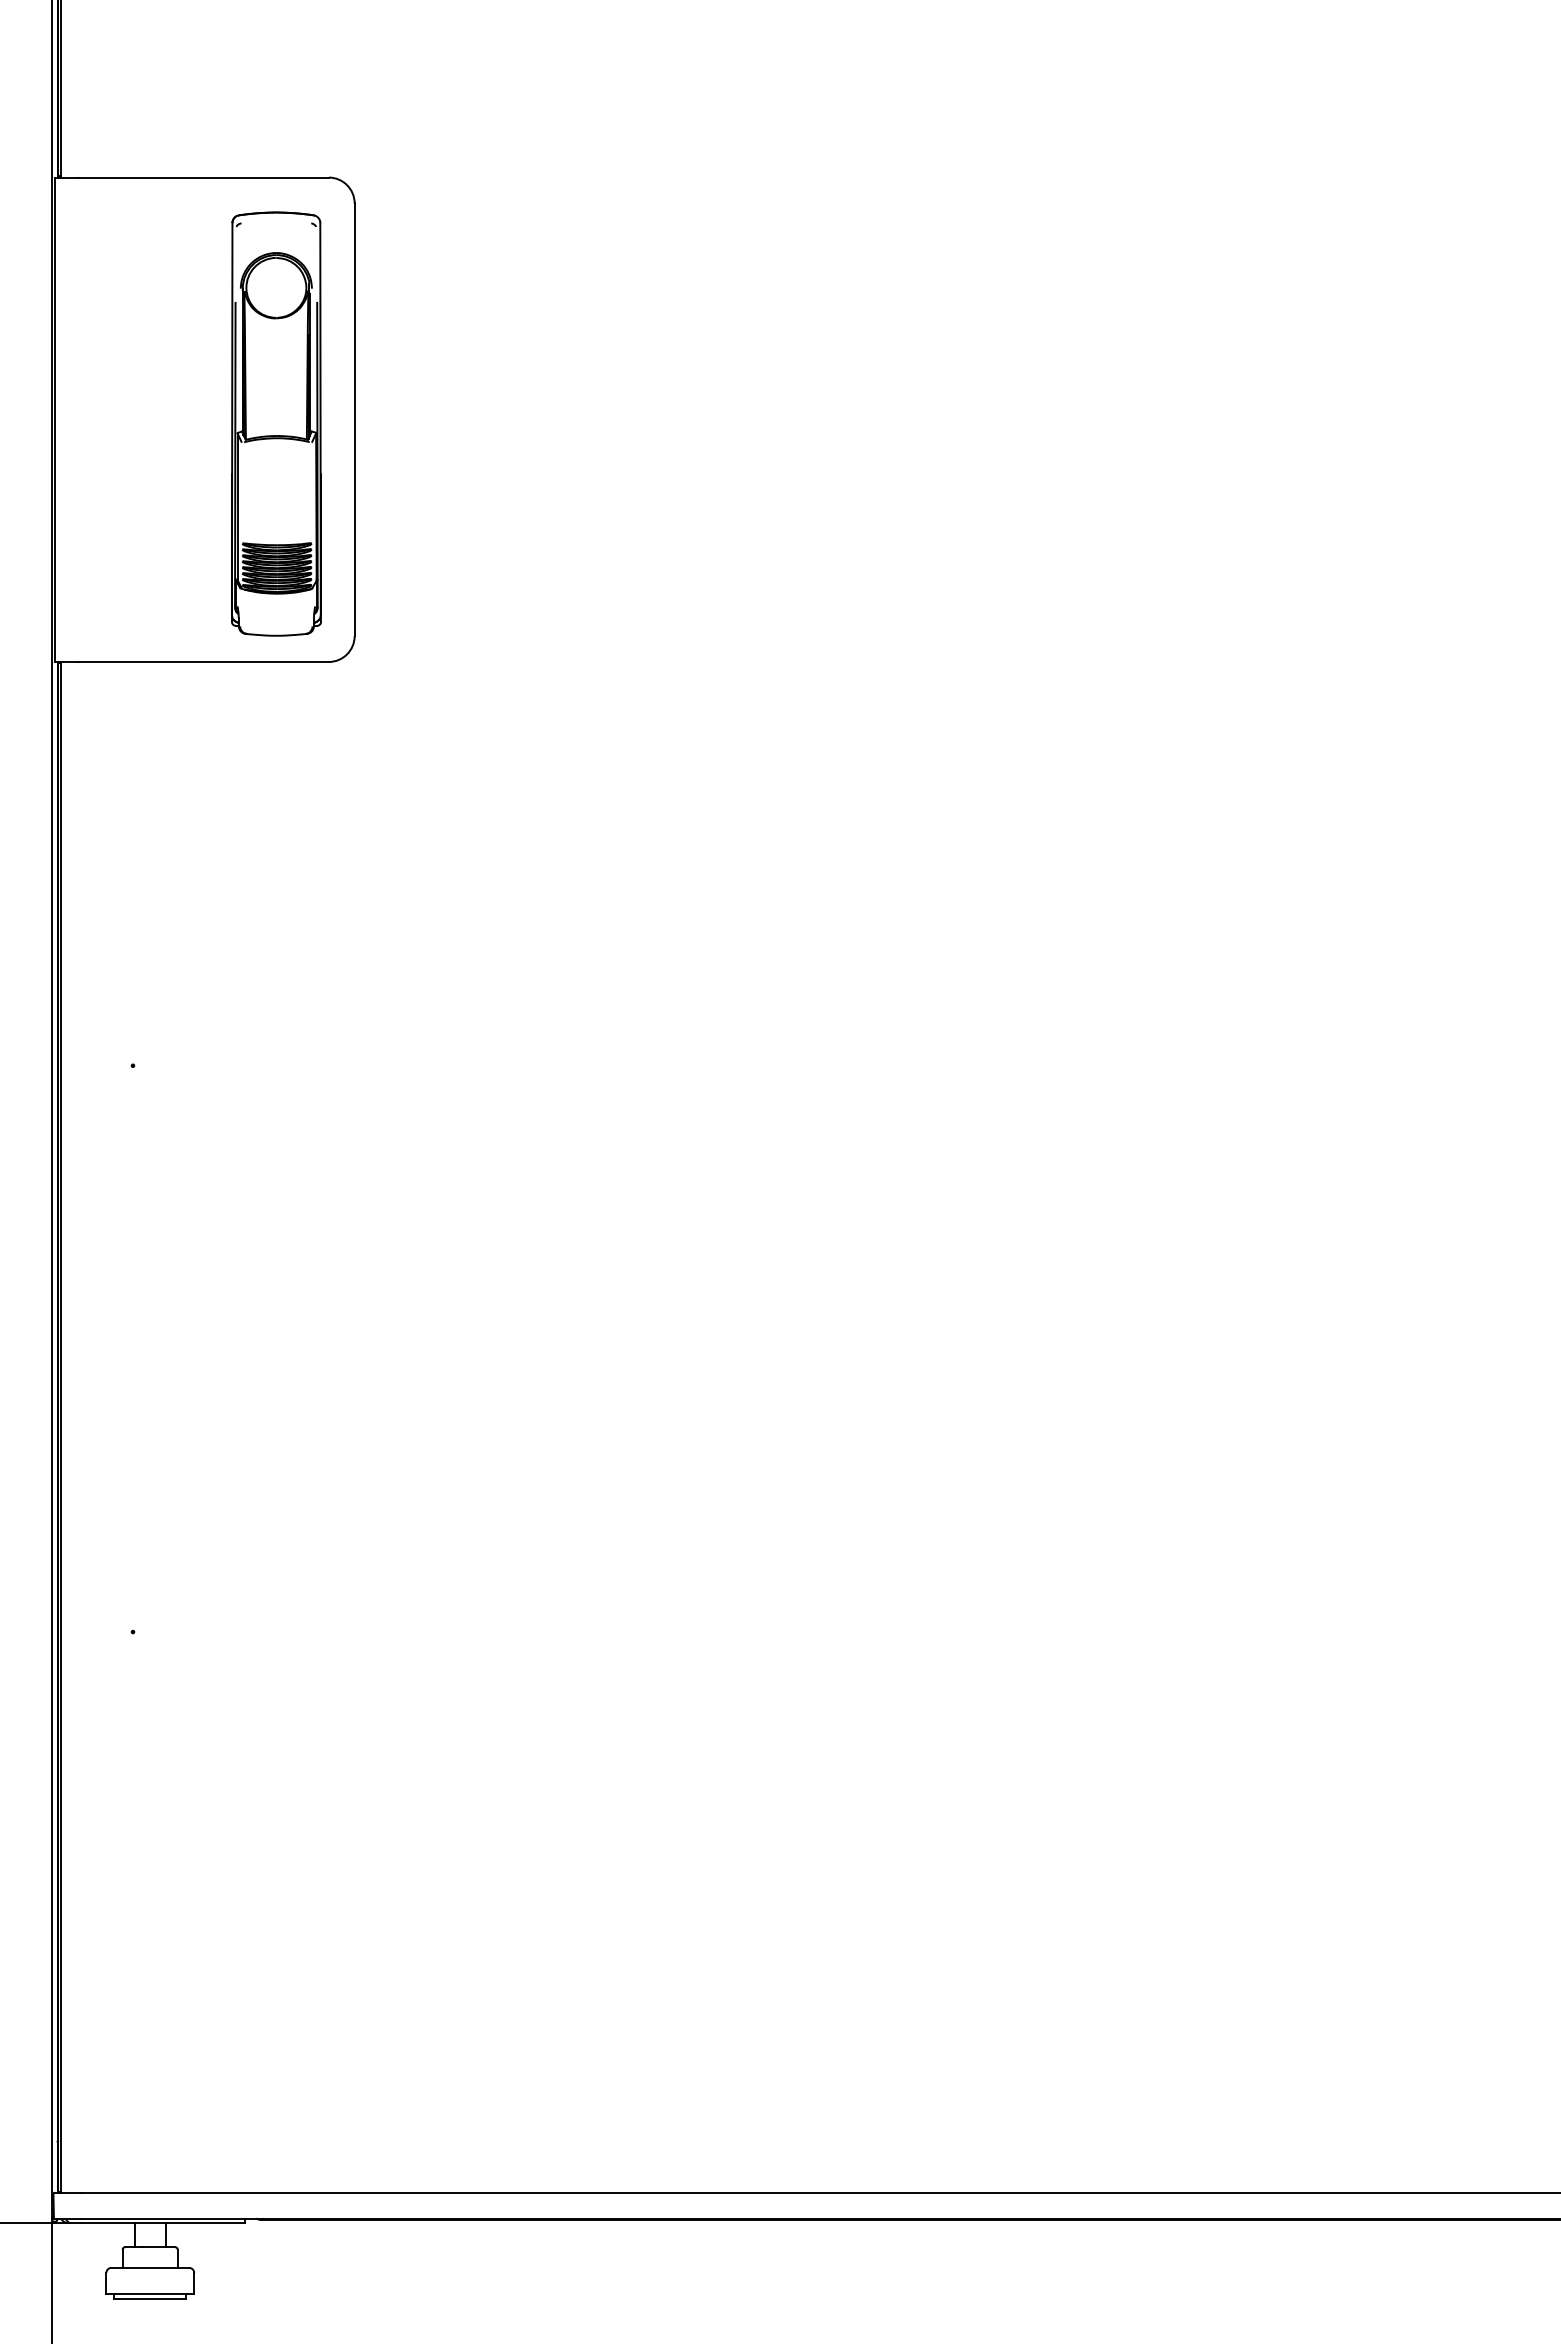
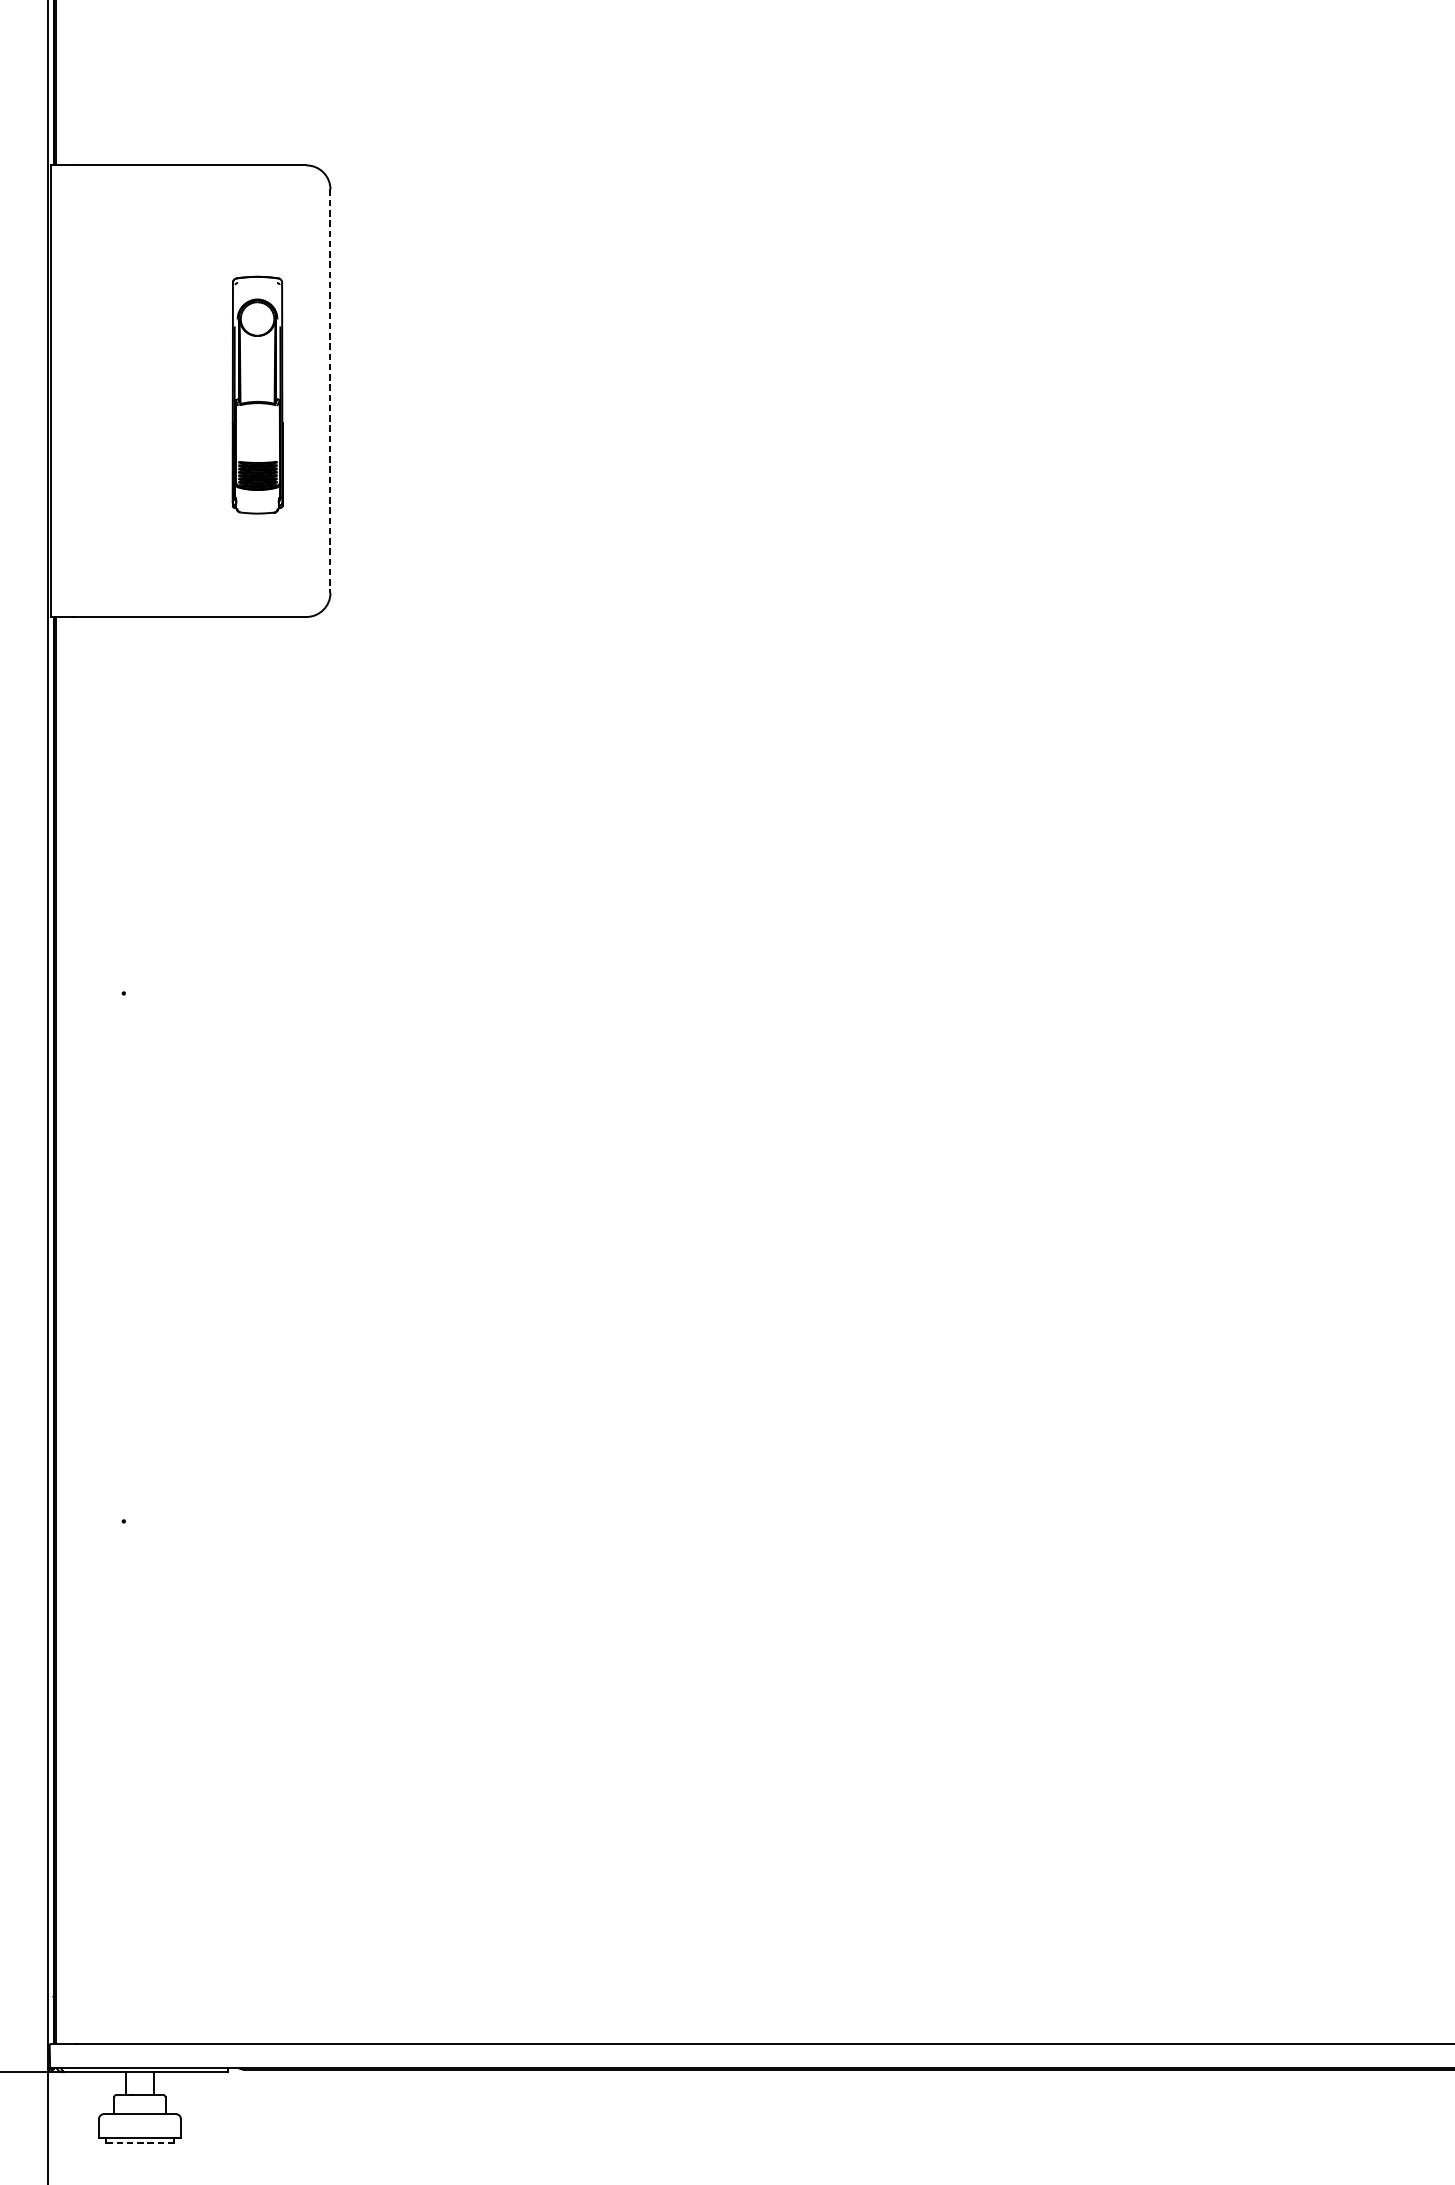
line: (354, 420) -> (330, 391), solid -> dashed
part: (276, 423) -> (257, 394), size x0.6
line: (150, 2298) -> (140, 2142), solid -> dashed

